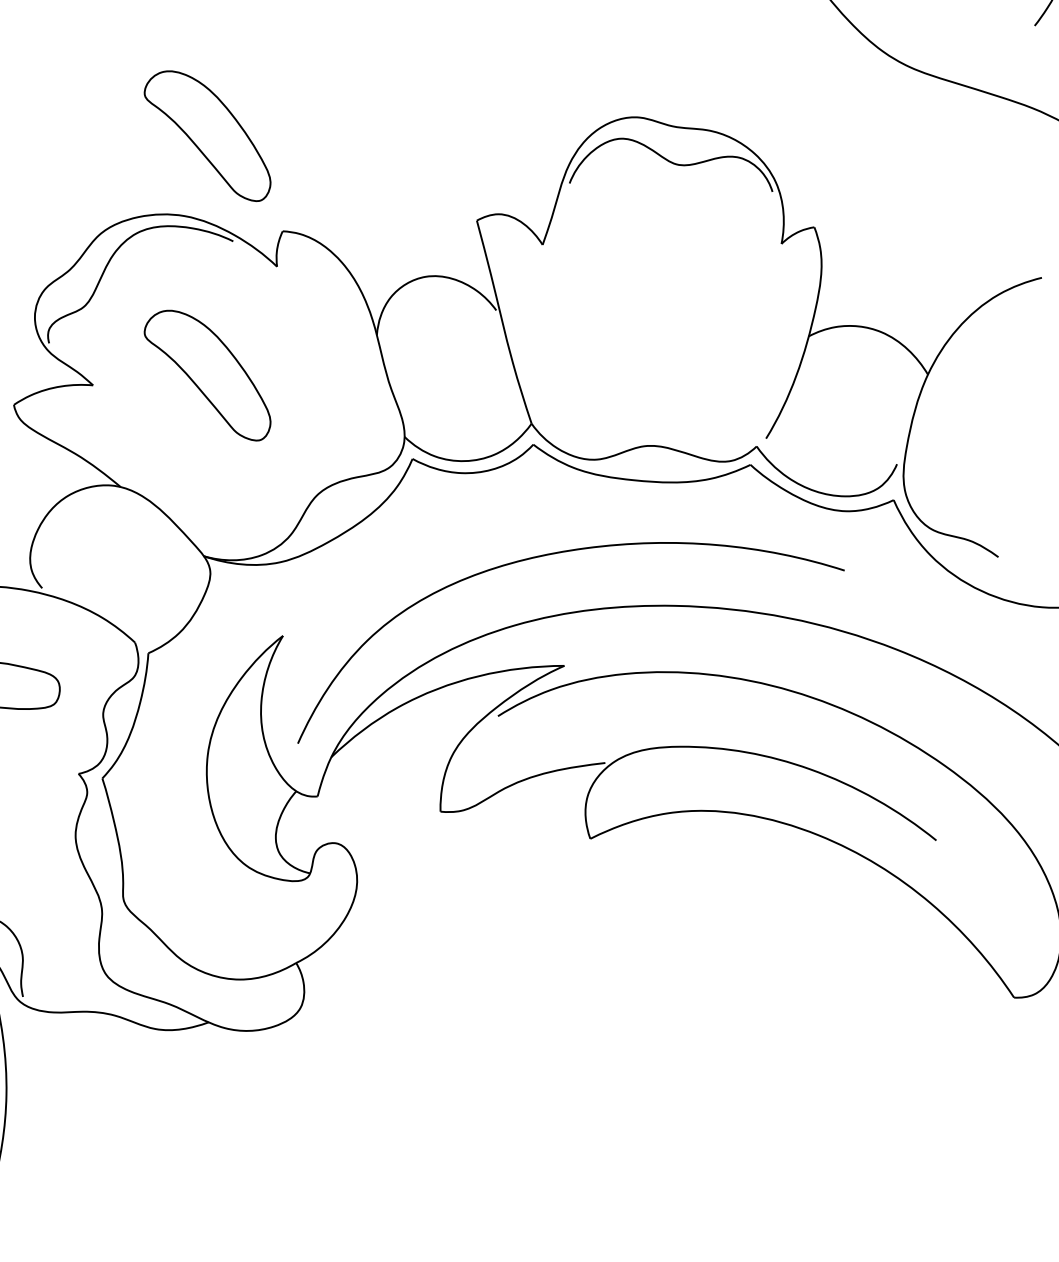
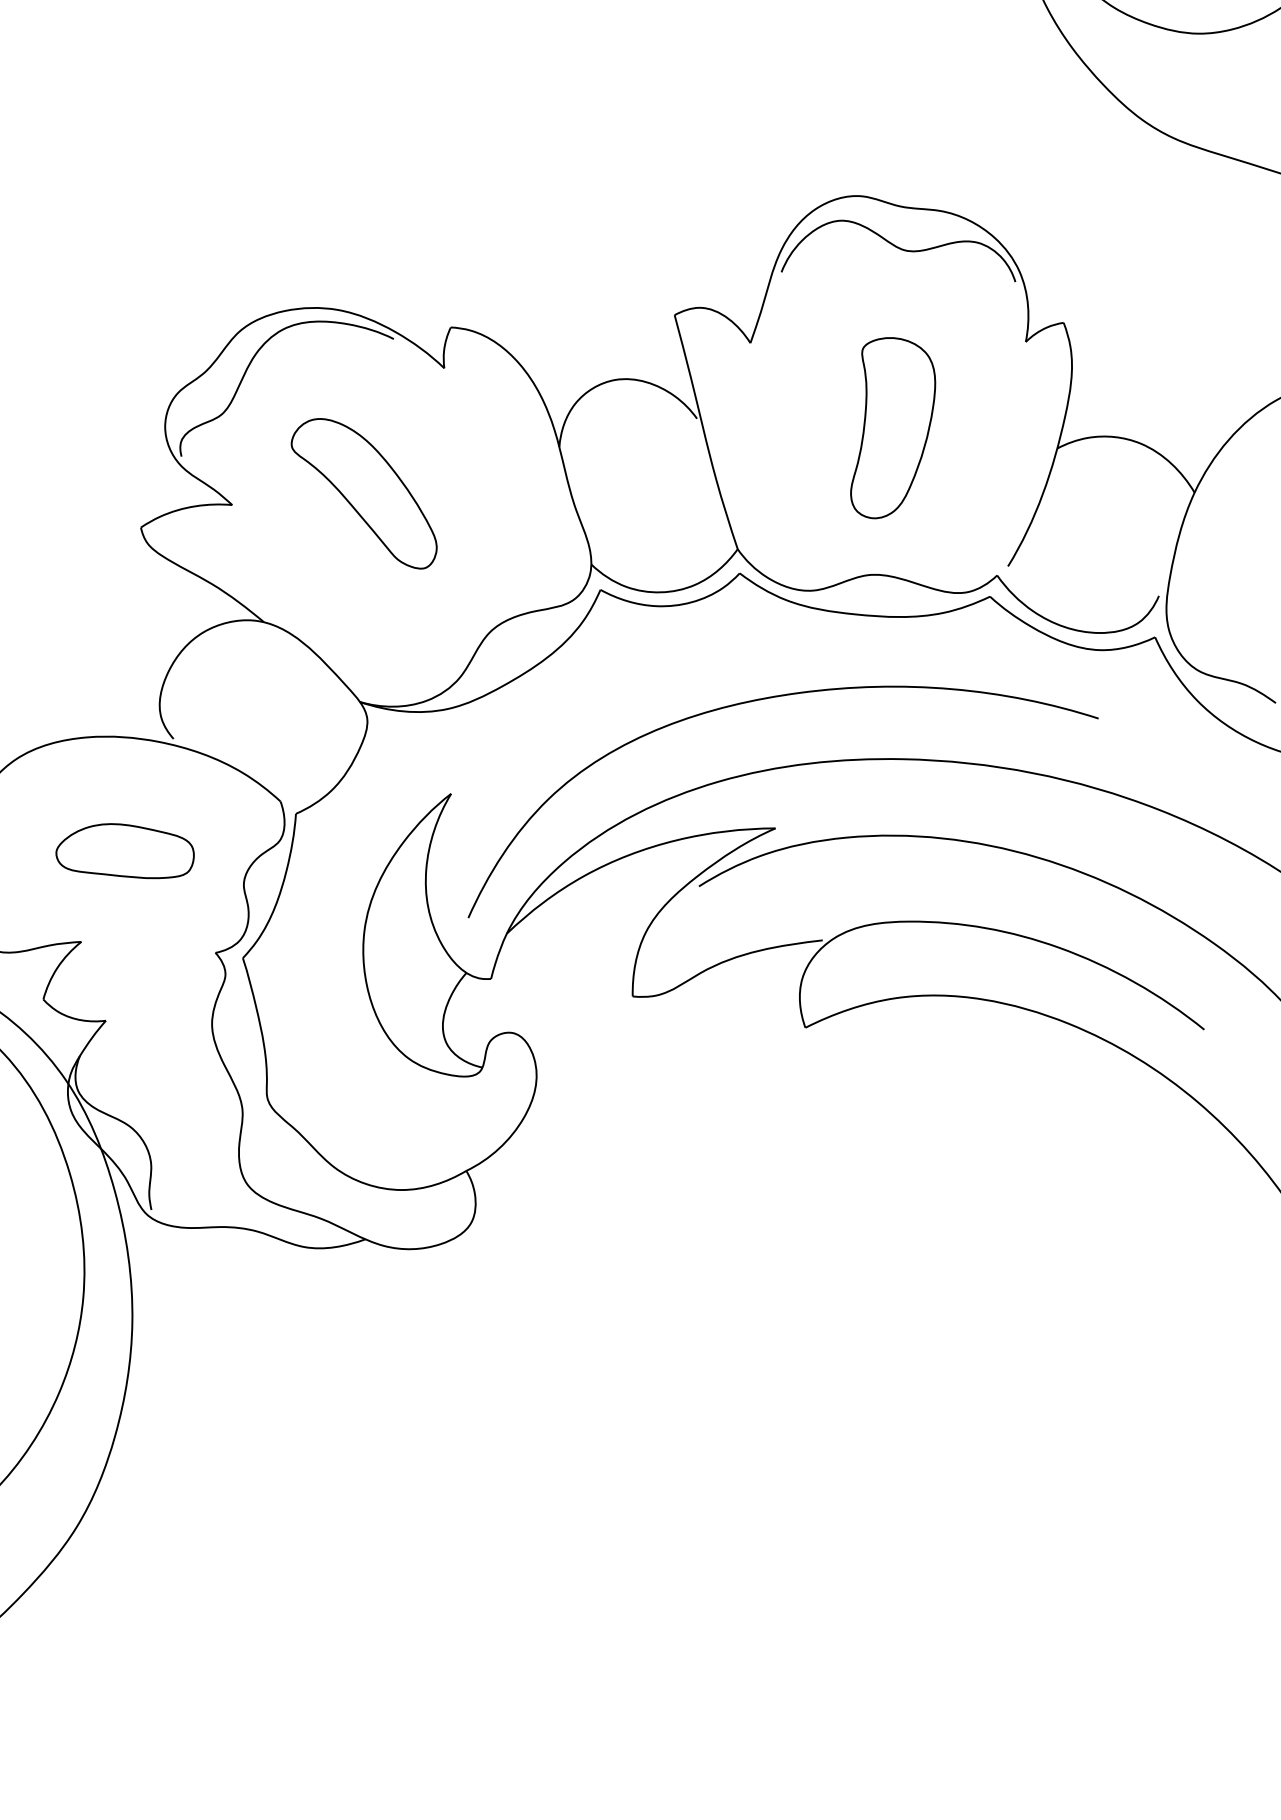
part: (206, 135) -> (363, 217), removed
part: (666, 318) -> (893, 428), added

